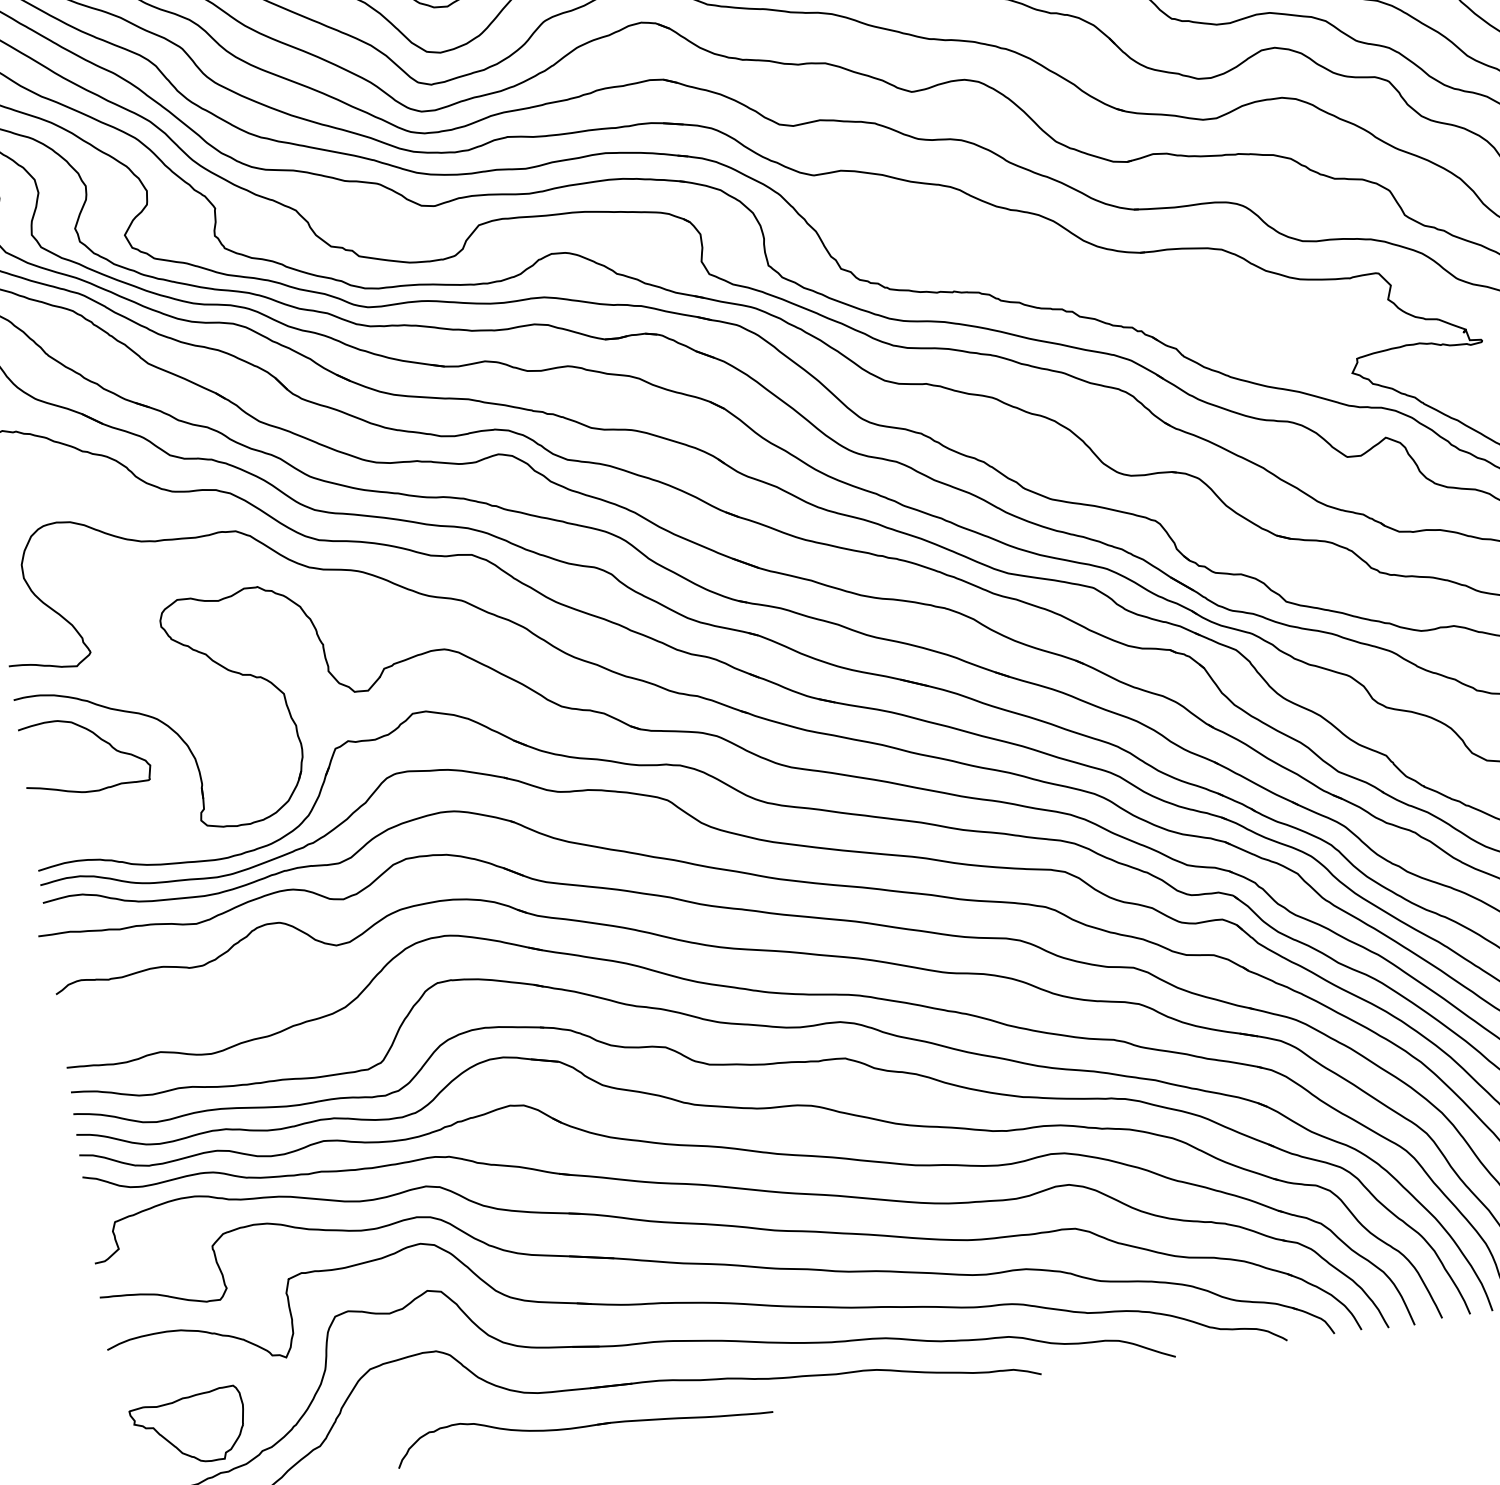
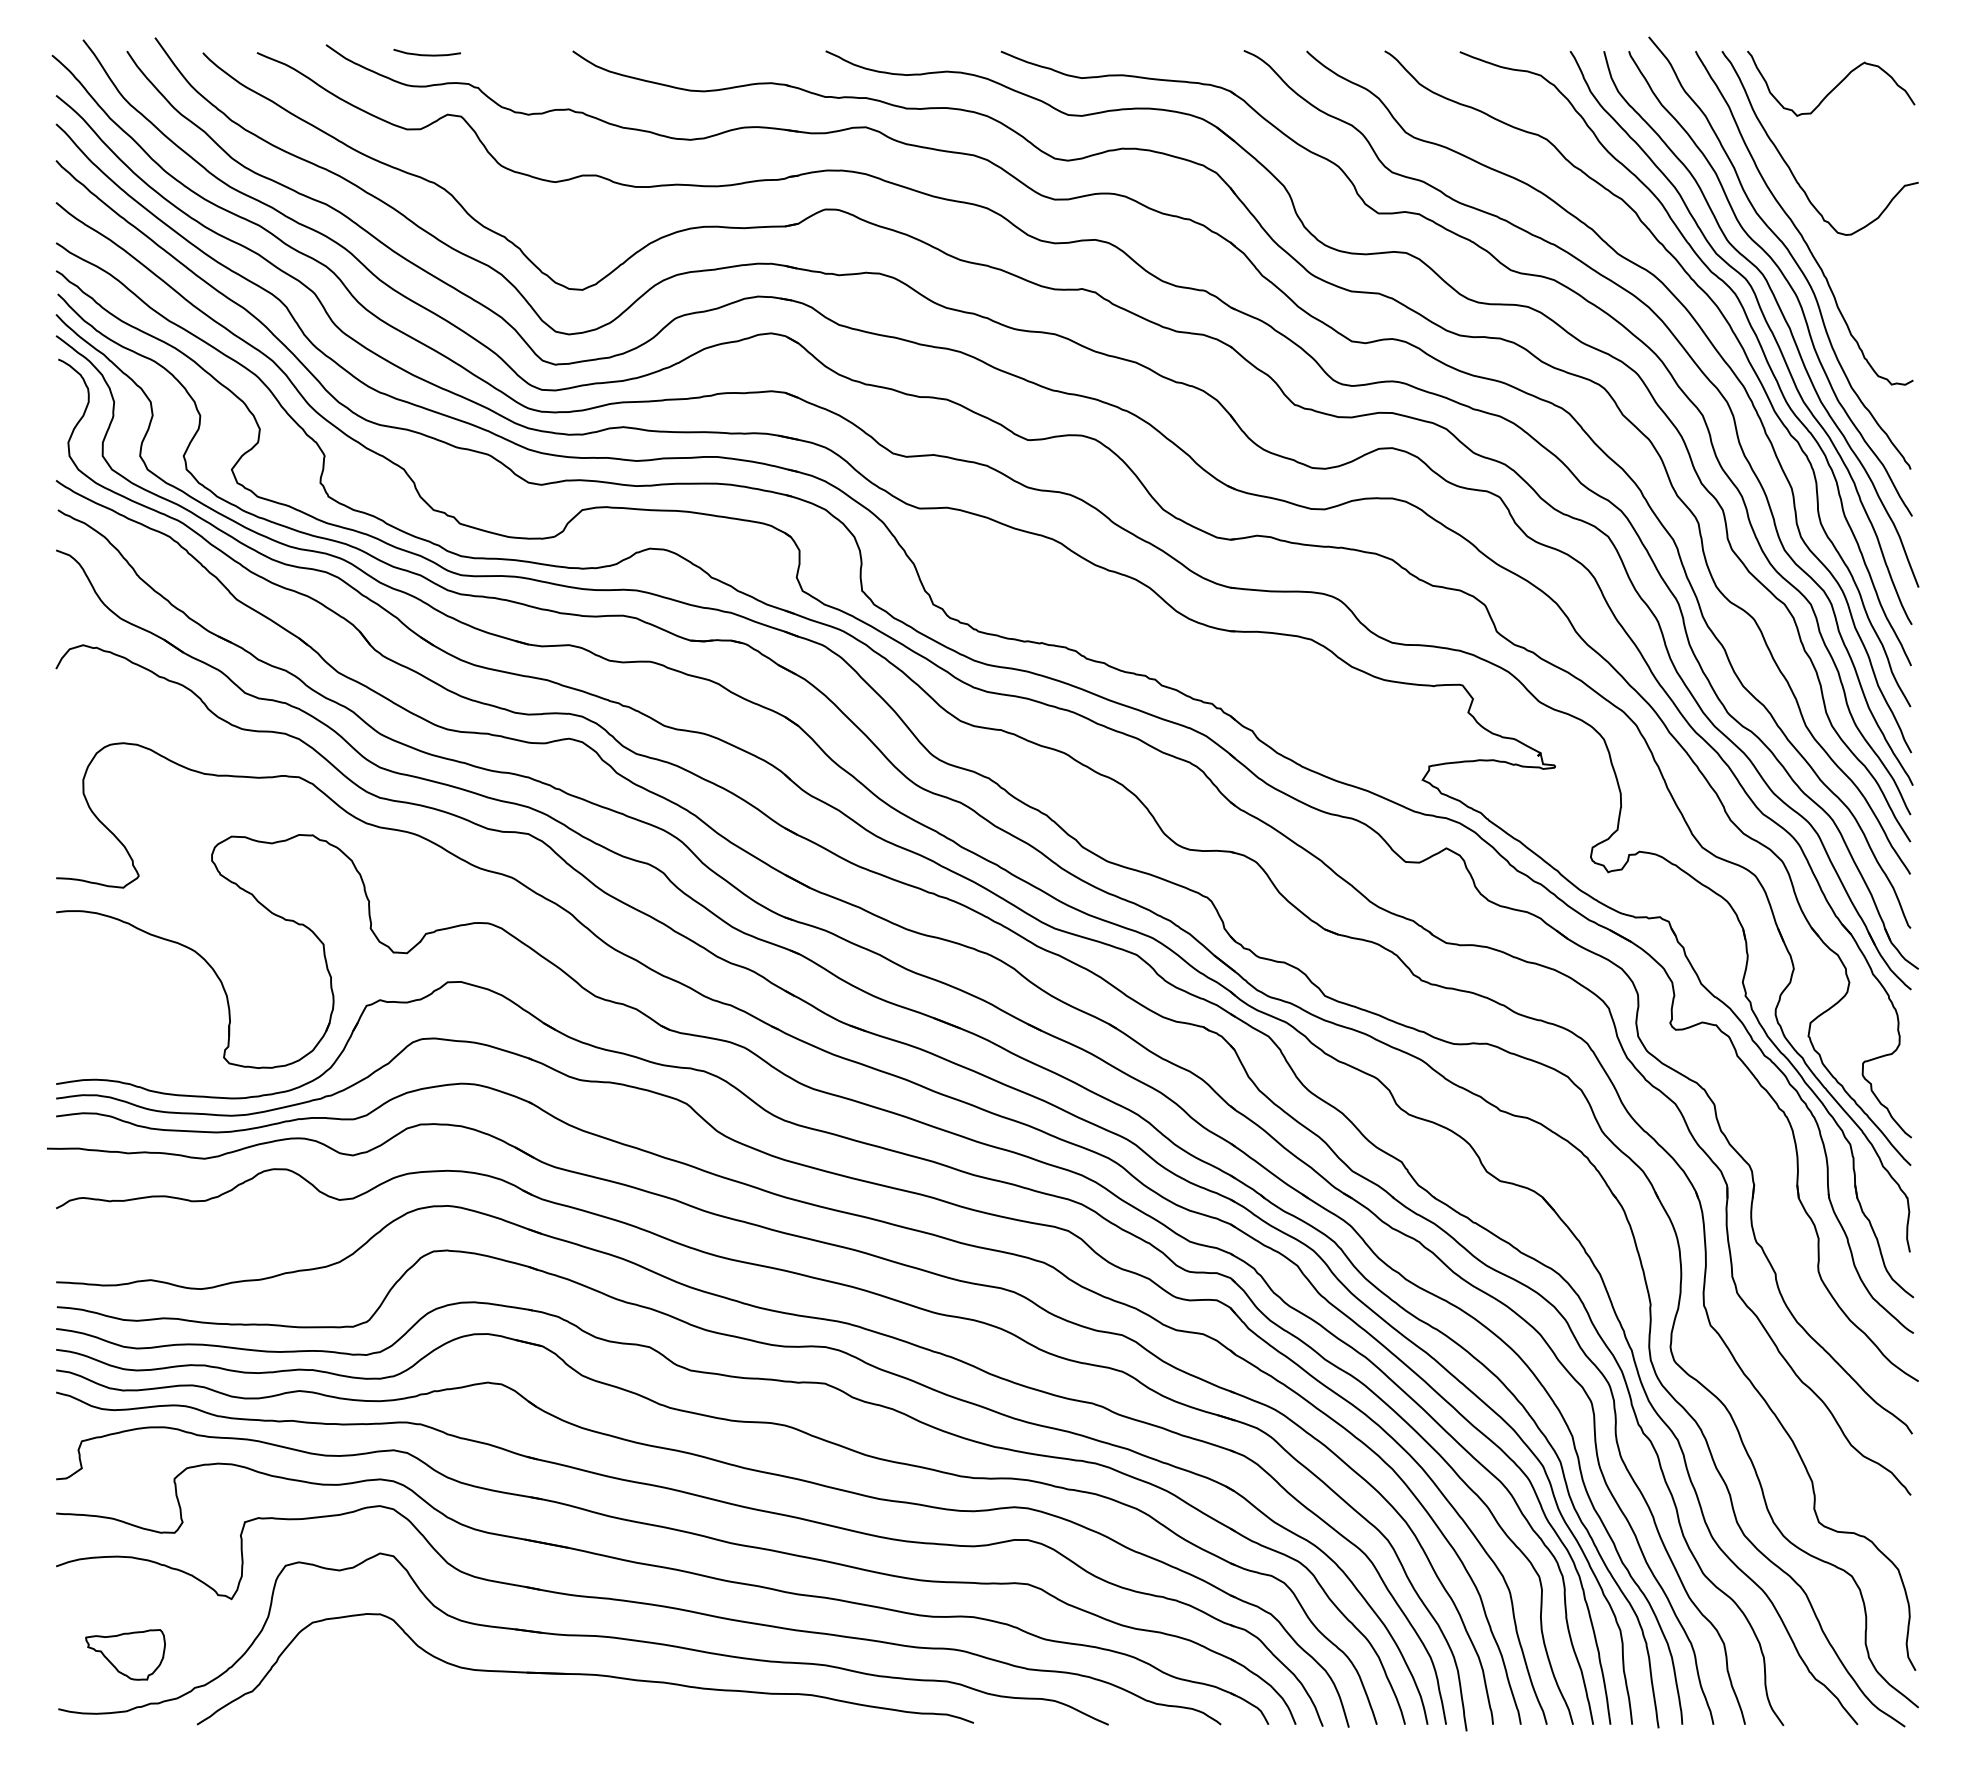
curve: (98, 737) -> (134, 961), removed
part: (582, 1423) -> (514, 1706), removed
part: (188, 1427) -> (125, 1654), size x0.7

